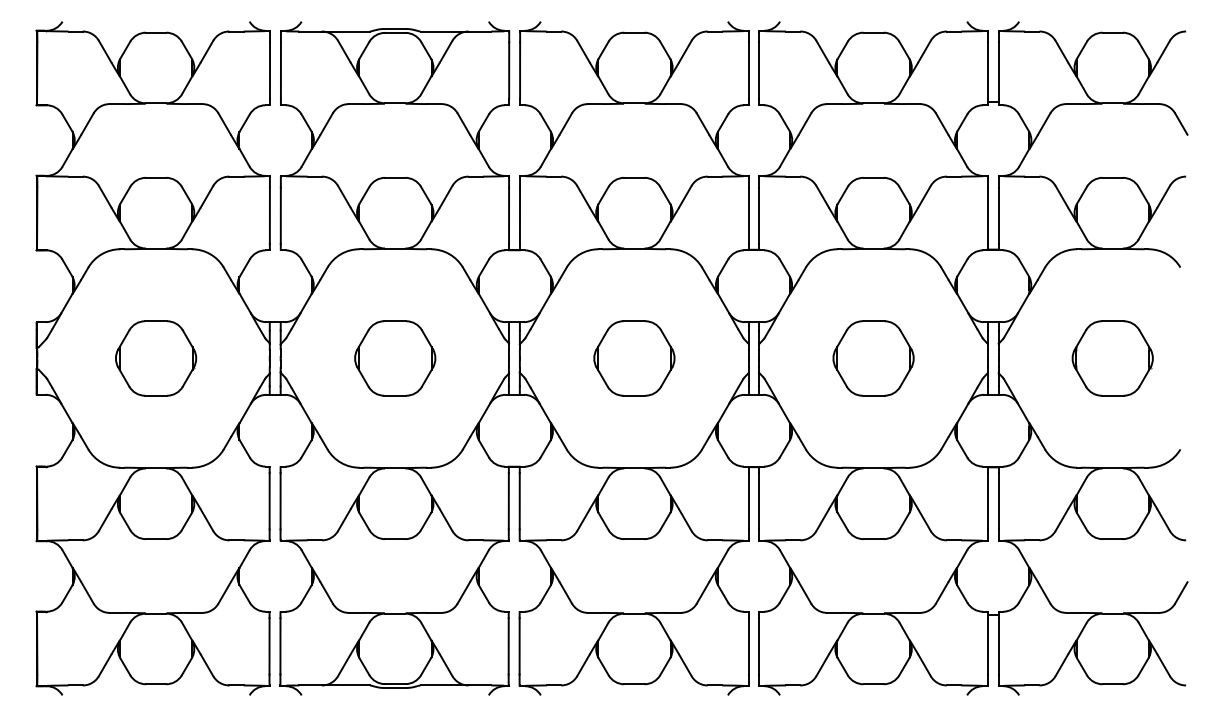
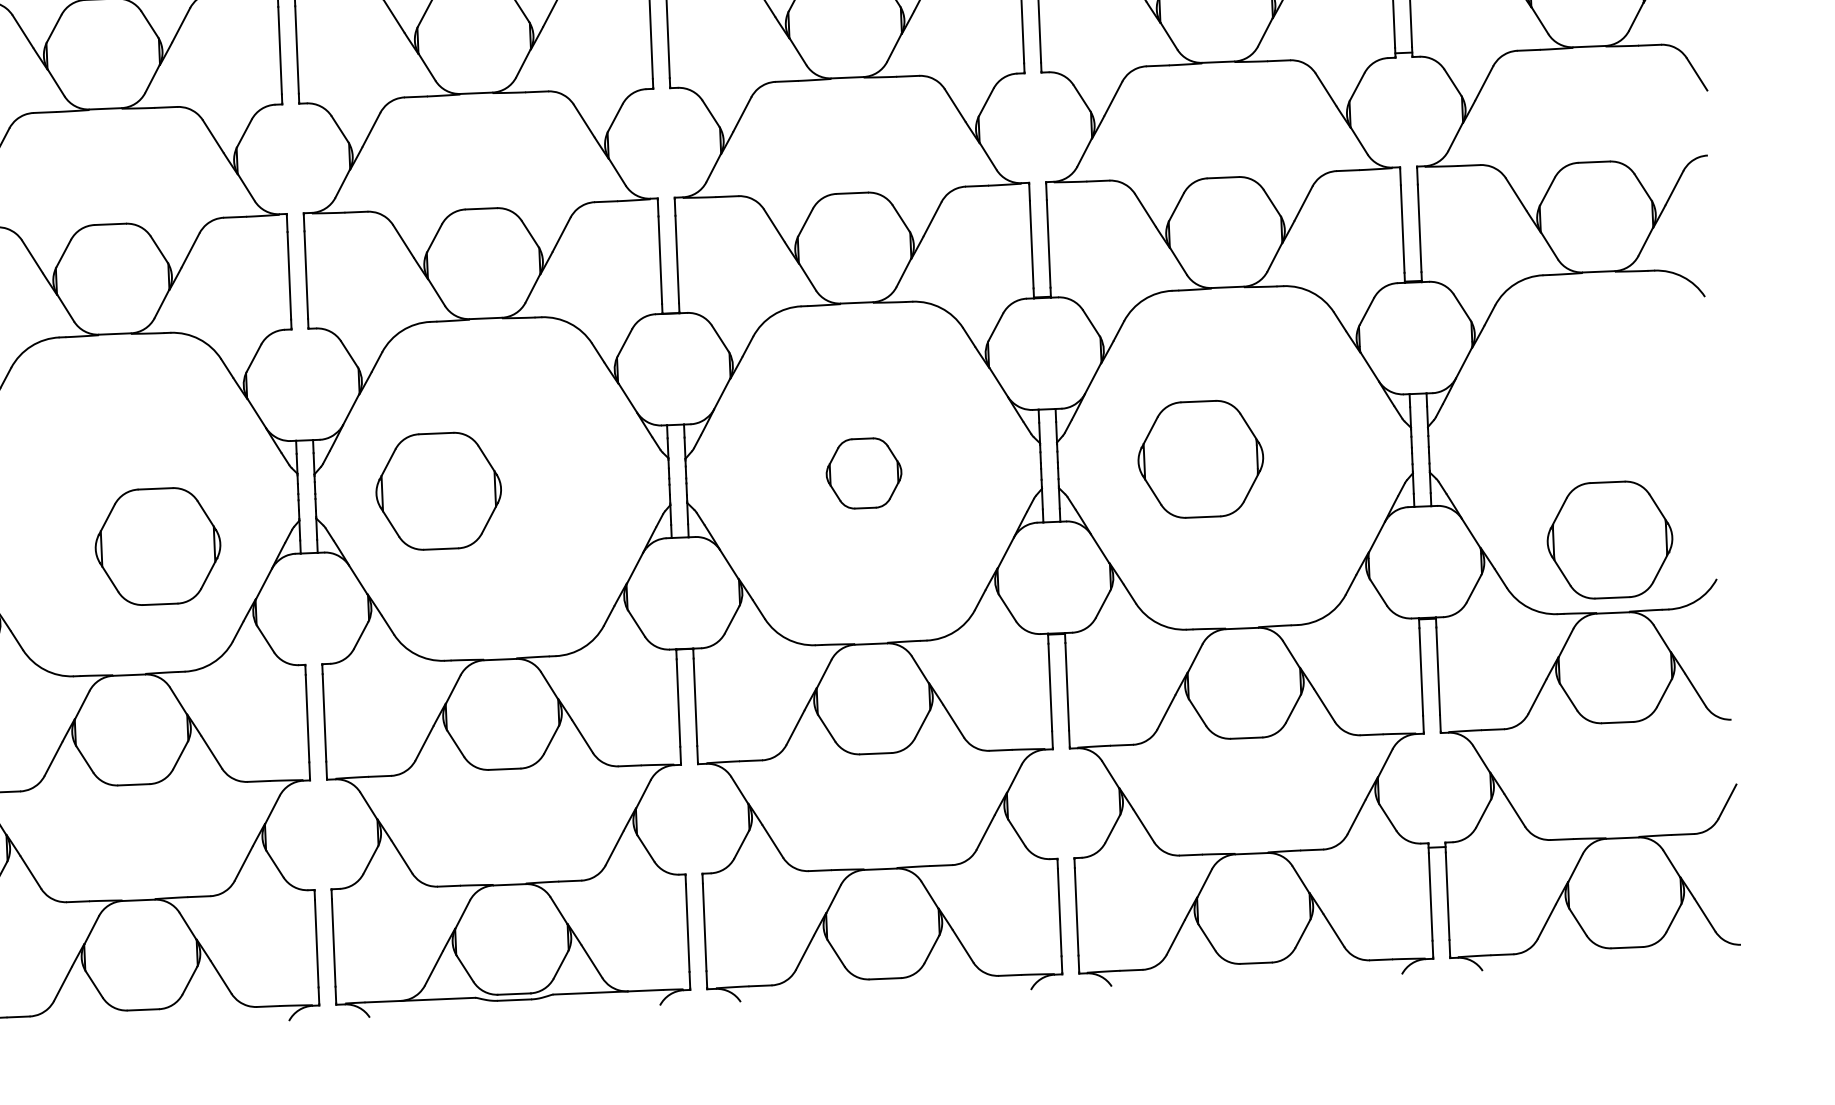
part: (156, 358) -> (158, 546), moved
part: (395, 358) -> (439, 491), moved
part: (634, 358) -> (864, 473), size x0.6
part: (873, 358) -> (1200, 459), moved
part: (1112, 358) -> (1609, 540), moved

